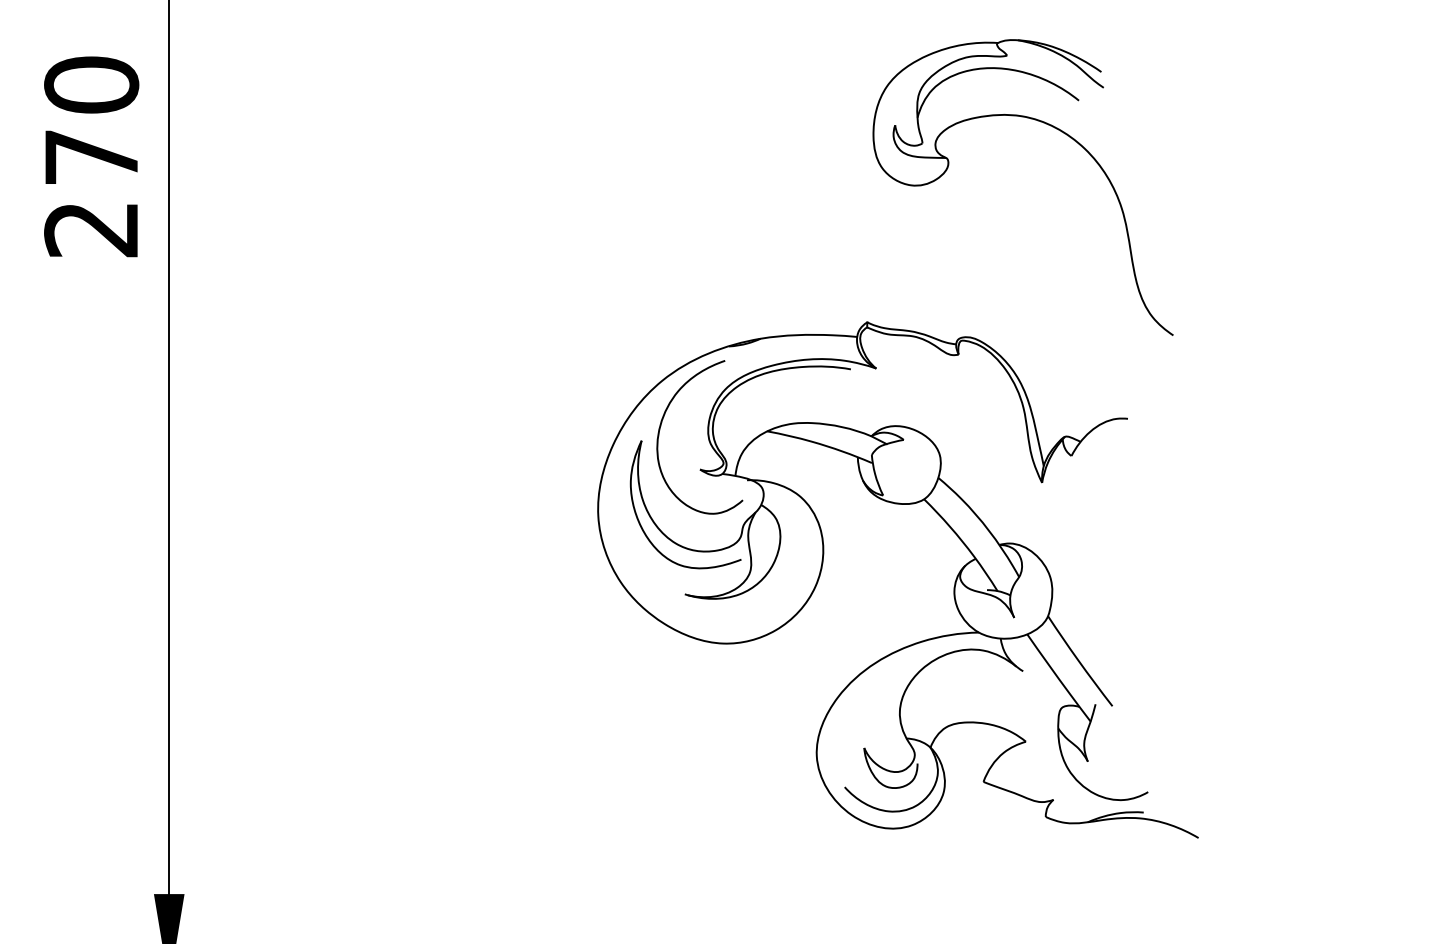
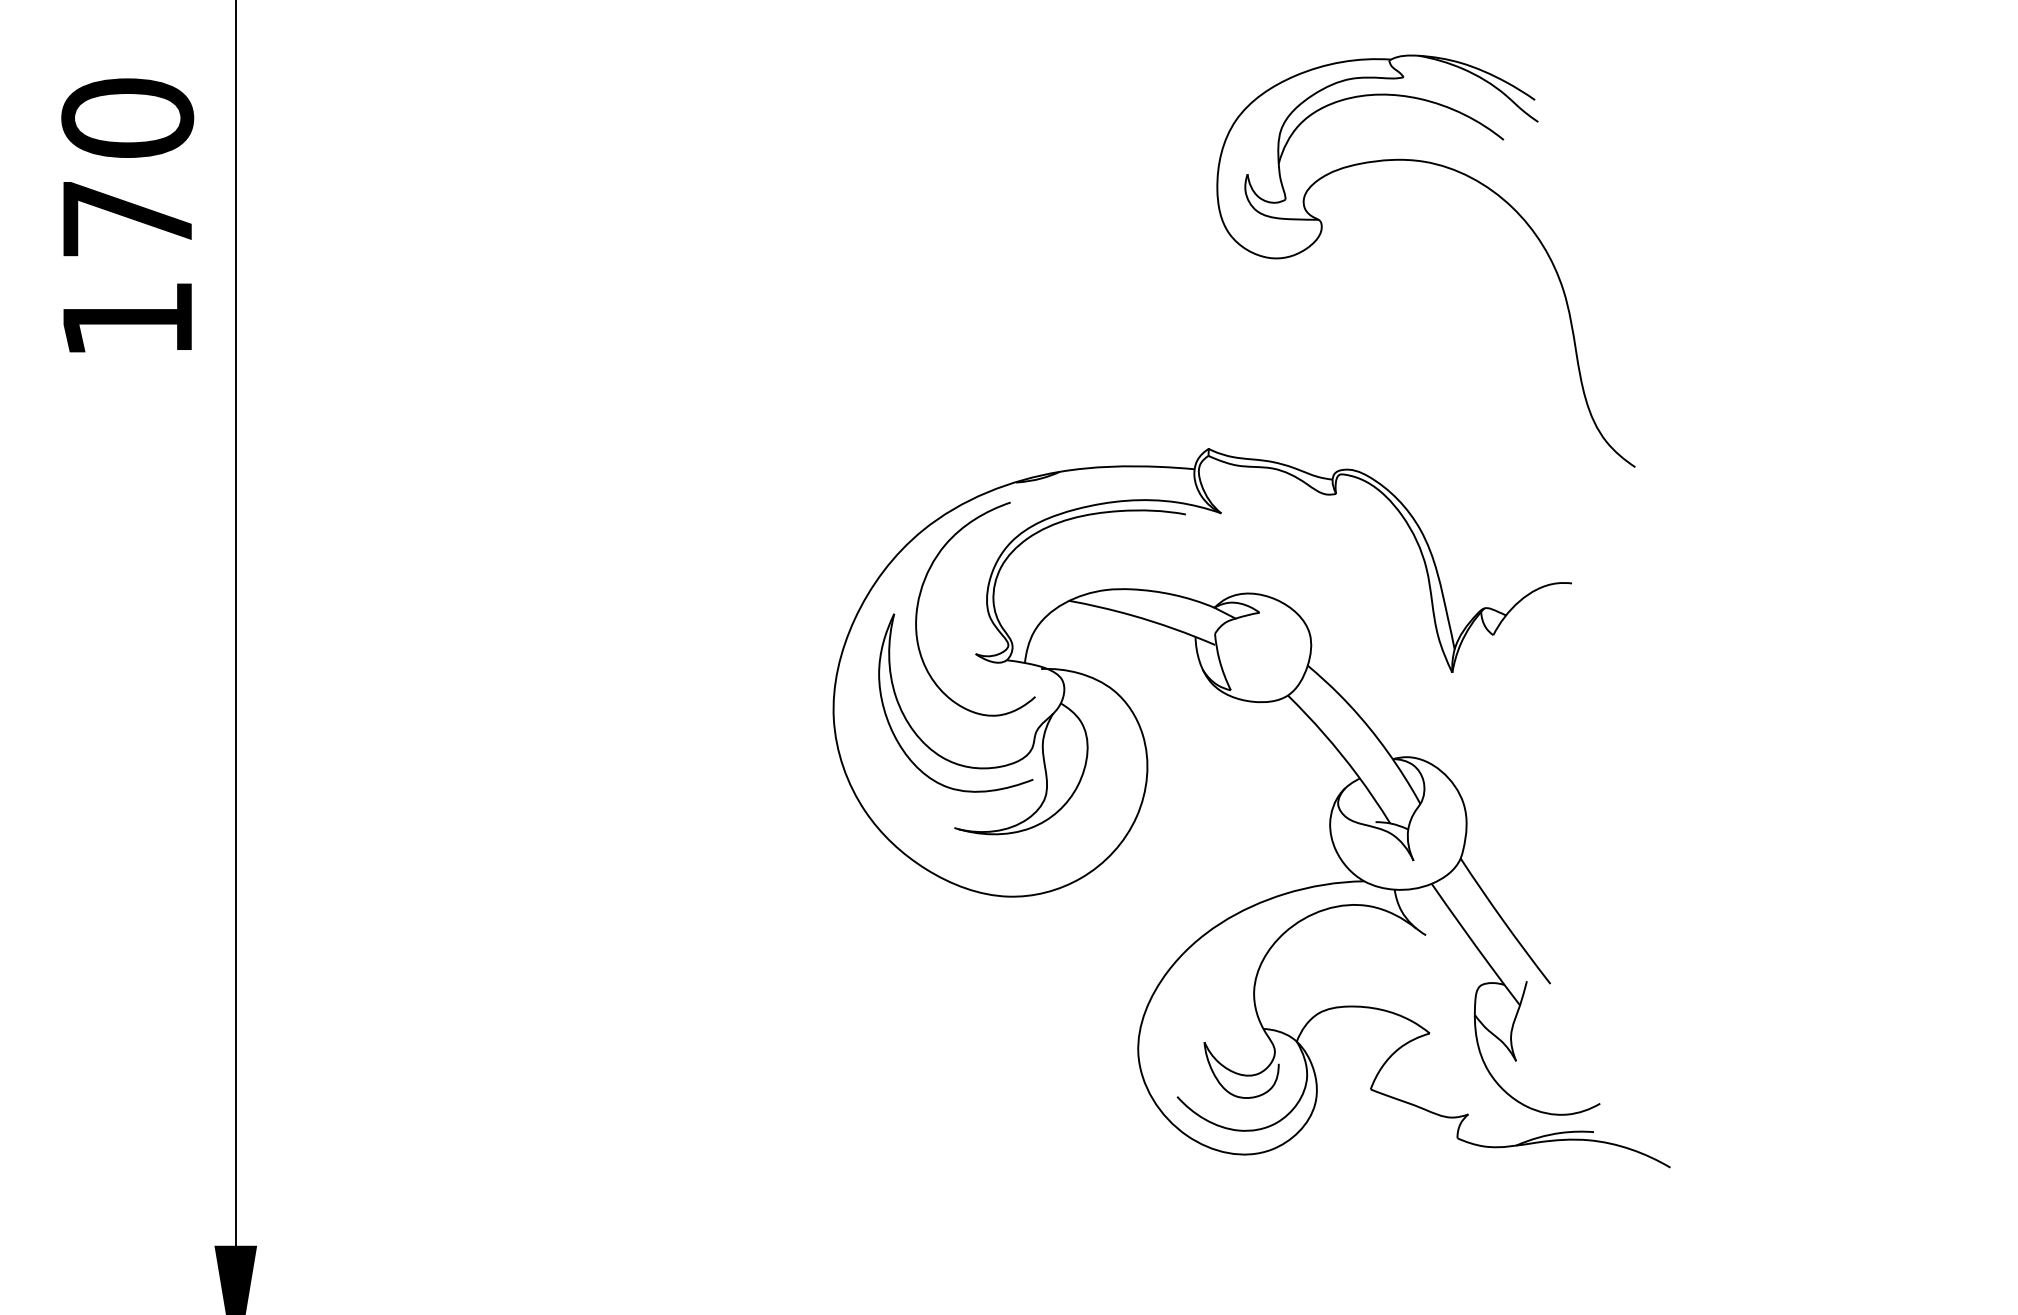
text: (90, 230) -> (126, 320), 270 -> 170

